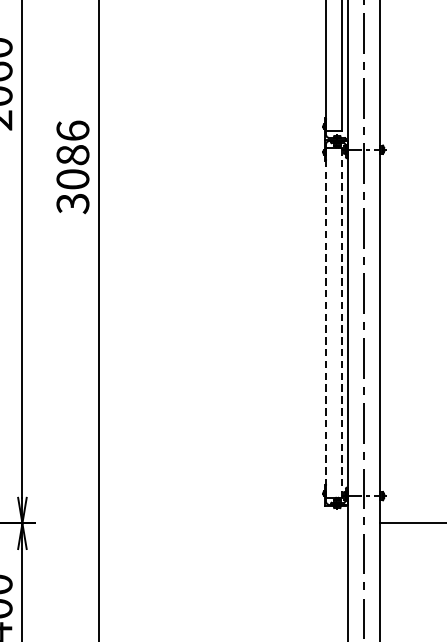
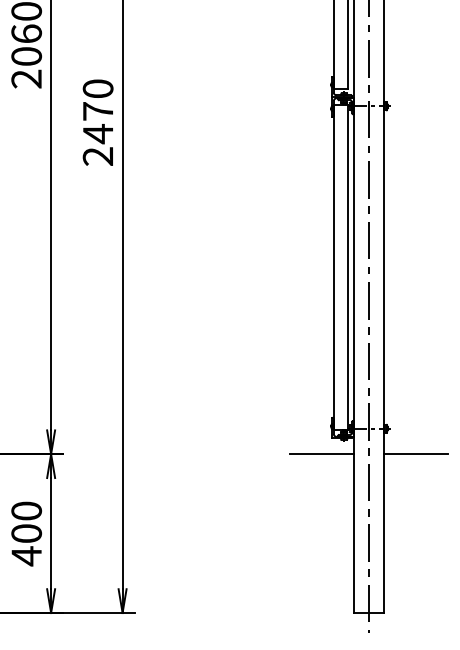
text: (72, 167) -> (97, 122), 3086 -> 2470
line: (325, 322) -> (333, 267), dashed -> solid
line: (341, 322) -> (348, 267), dashed -> solid
line: (312, 523) -> (321, 454), added

